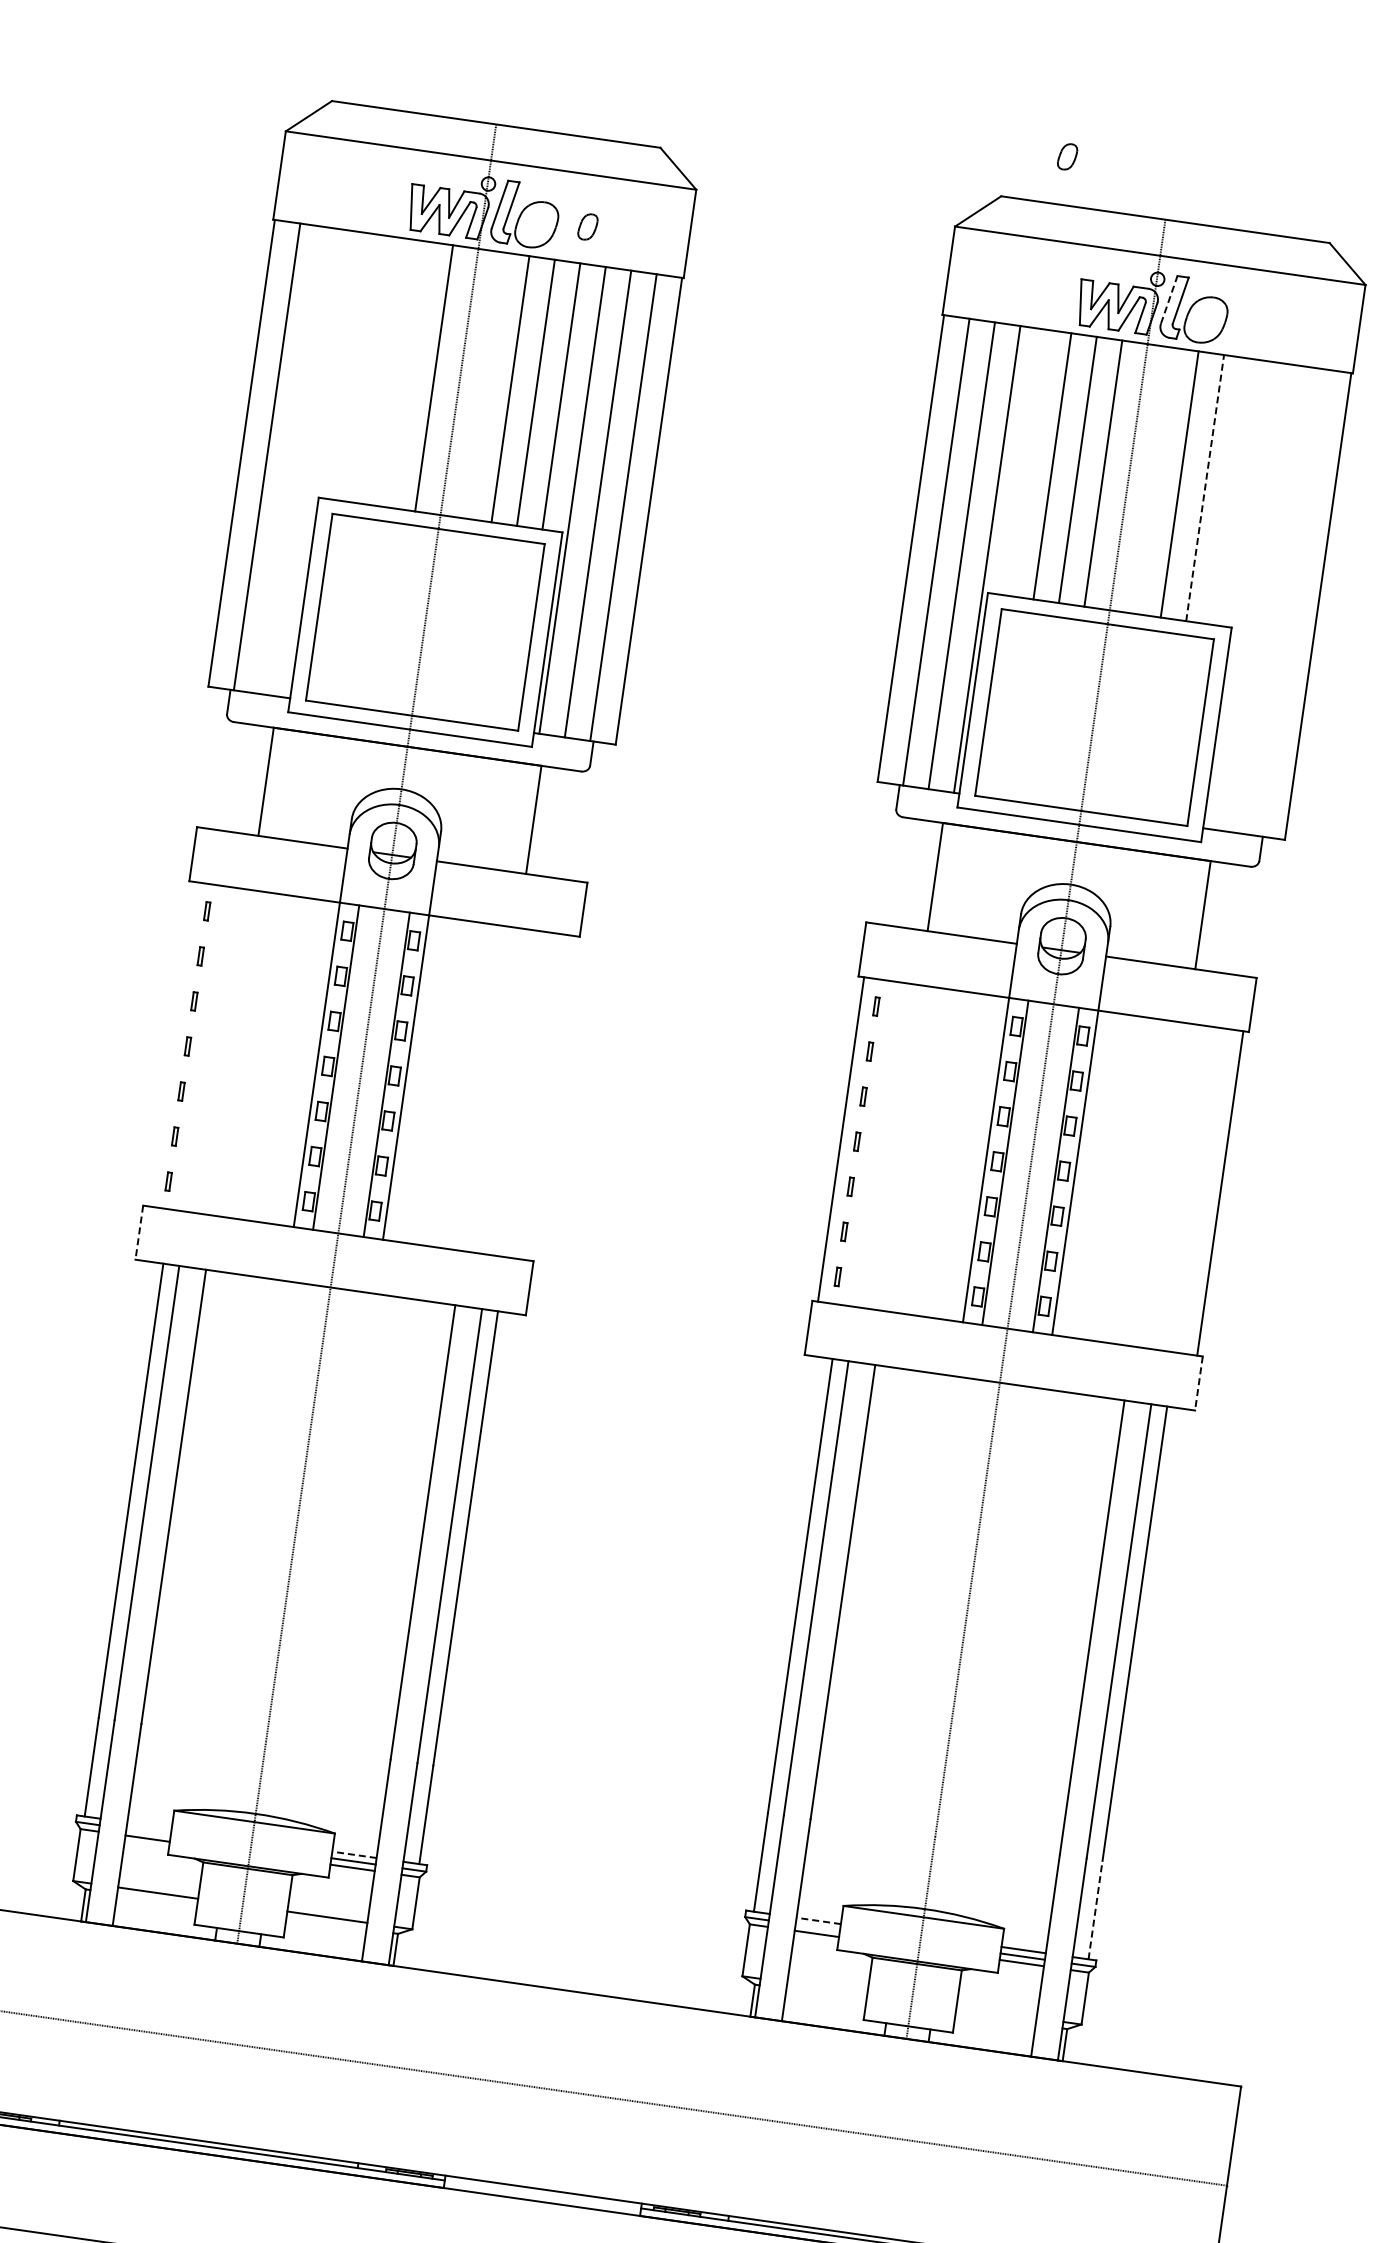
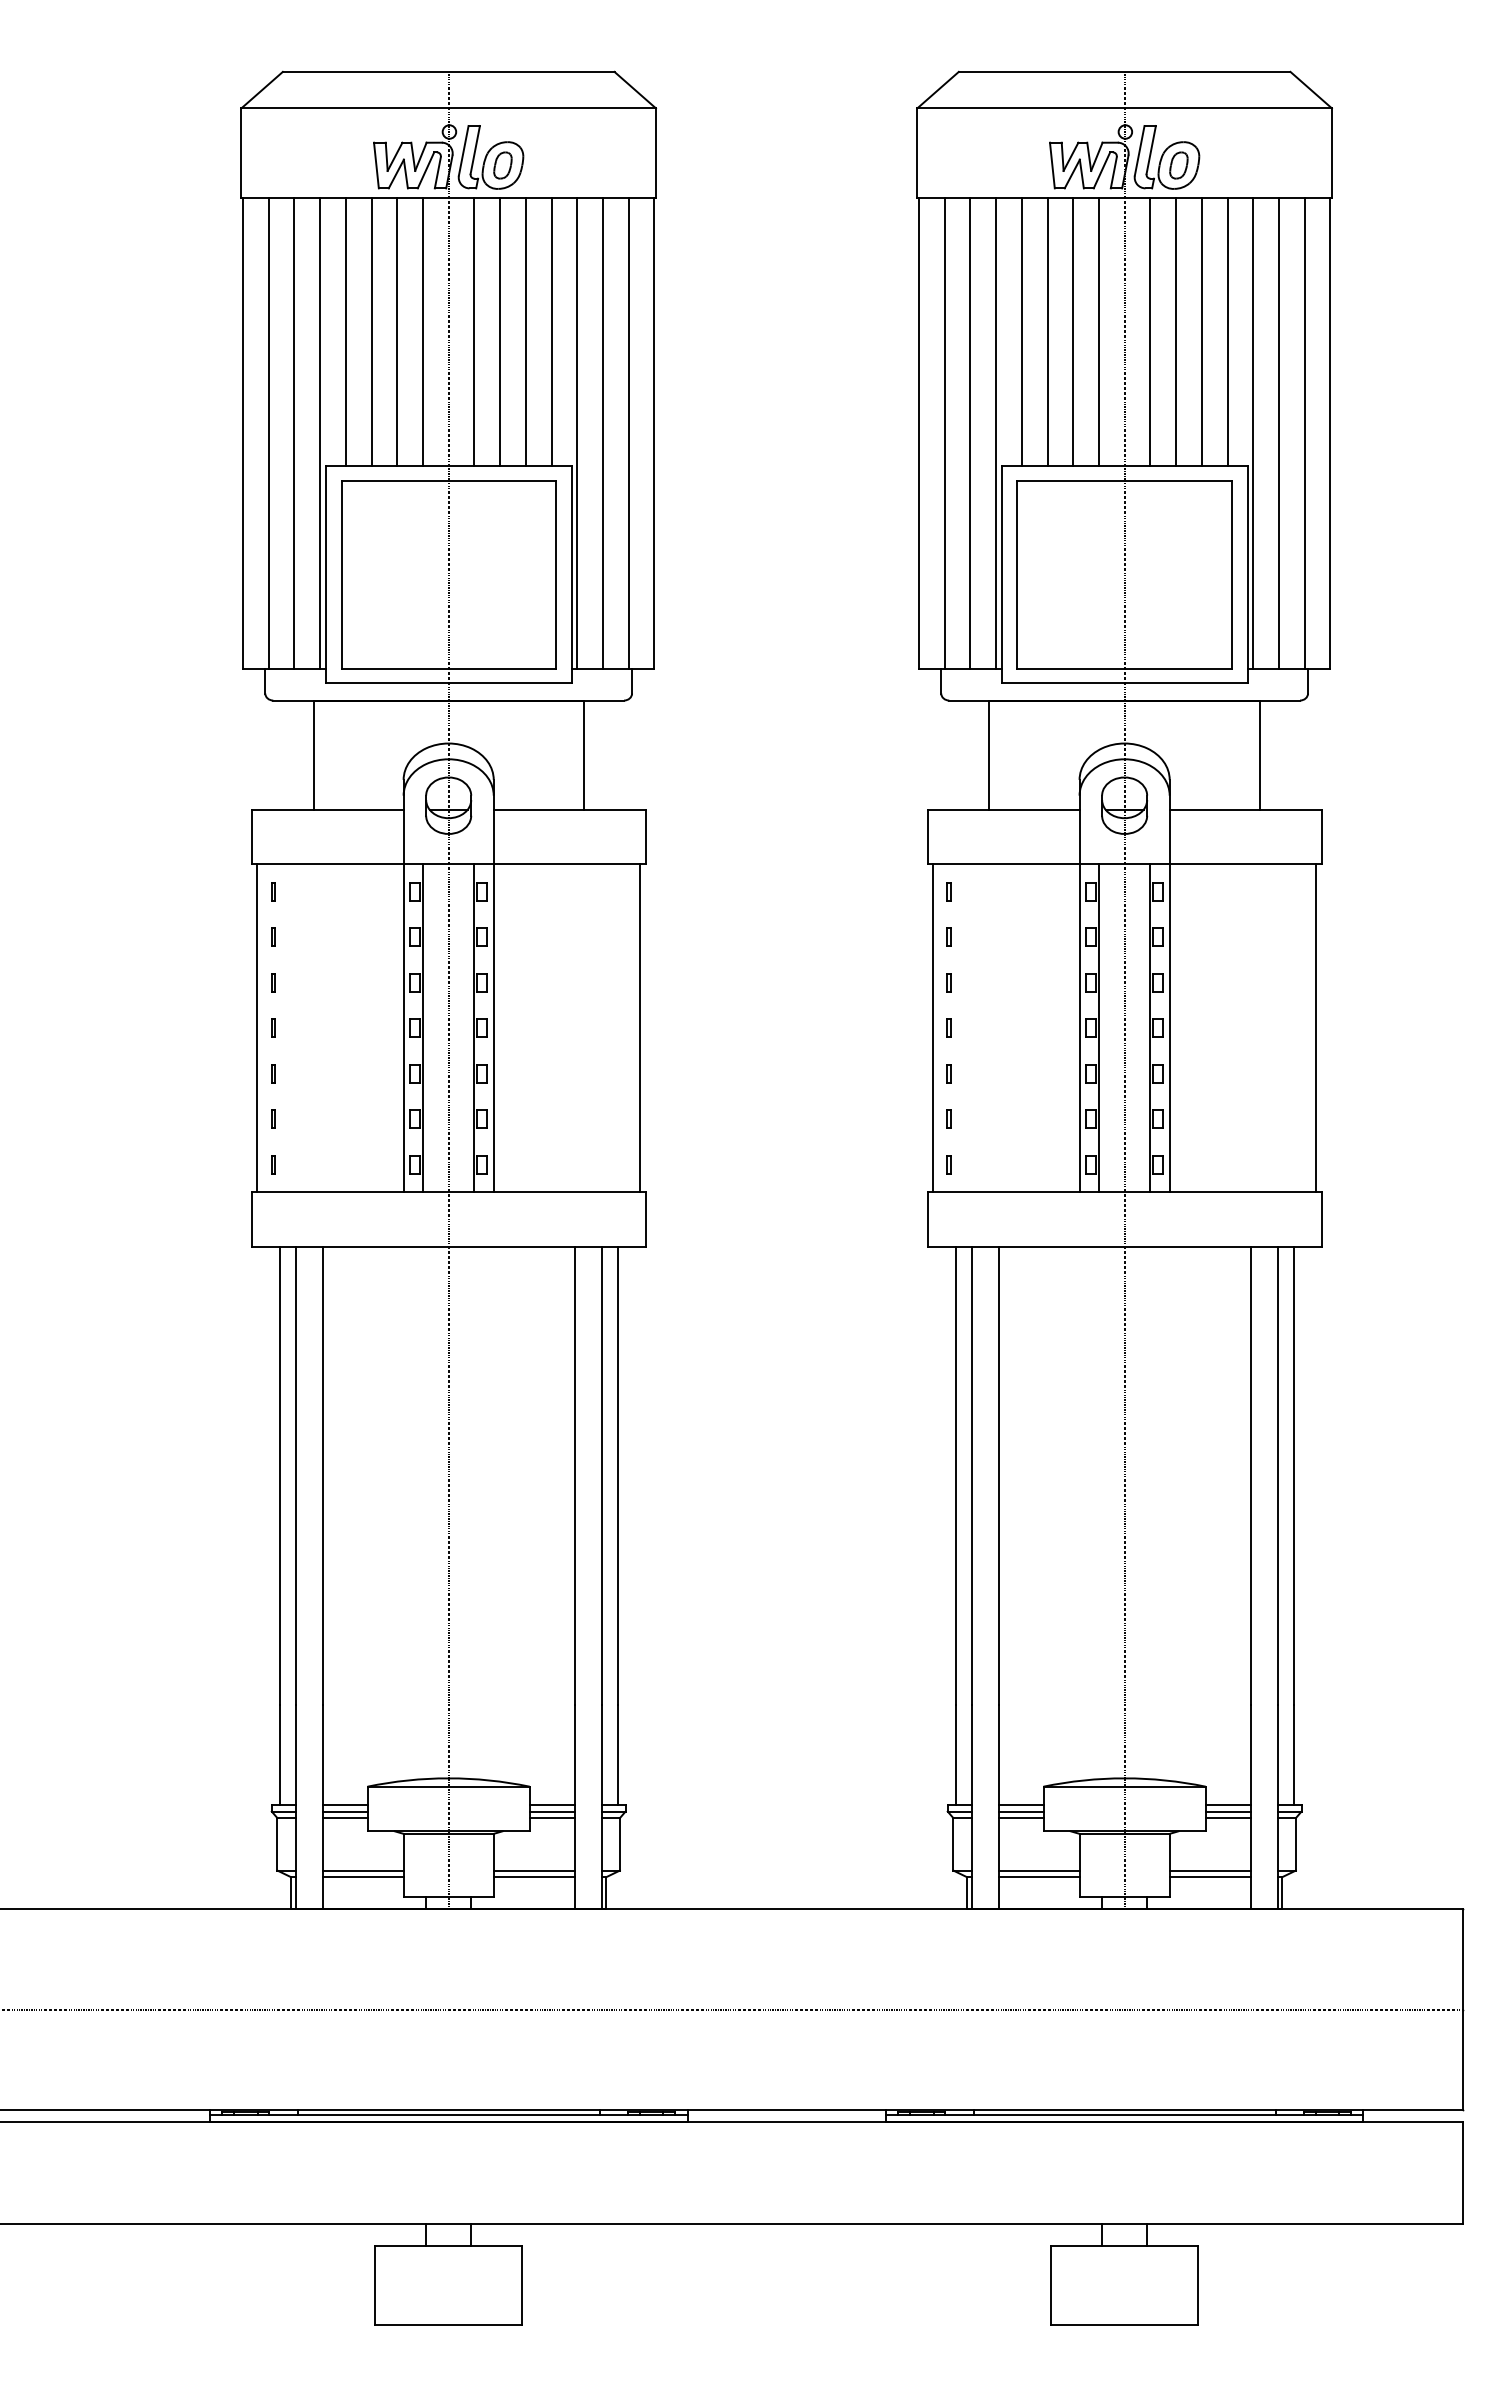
part: (1067, 156) -> (1178, 165), moved
part: (587, 226) -> (502, 165), moved
line: (1169, 299) -> (1139, 150), dashed -> solid
line: (357, 366) -> (345, 331), added
line: (383, 370) -> (371, 331), added
line: (408, 374) -> (397, 331), added
line: (485, 385) -> (474, 331), added
line: (292, 460) -> (294, 433), added
line: (1026, 462) -> (1021, 331), added
line: (318, 464) -> (320, 433), added
line: (1154, 480) -> (1150, 331), added
line: (1204, 487) -> (1201, 331), dashed -> solid
line: (1230, 491) -> (1227, 331), added
line: (1242, 595) -> (1253, 433), added
line: (1266, 599) -> (1278, 433), added
line: (1292, 603) -> (1304, 433), added
line: (172, 1044) -> (257, 1028), added
line: (551, 1098) -> (640, 1028), added
line: (139, 1232) -> (251, 1219), dashed -> solid
line: (1198, 1383) -> (1321, 1219), dashed -> solid
line: (148, 1826) -> (344, 1805), added
line: (147, 1831) -> (344, 1811), added
line: (353, 1855) -> (551, 1805), dashed -> solid
line: (156, 1899) -> (362, 1877), added
line: (1095, 1910) -> (1293, 1755), dashed -> solid
line: (818, 1921) -> (1020, 1805), dashed -> solid
line: (325, 1923) -> (533, 1877), added
line: (817, 1927) -> (1020, 1811), added
line: (826, 1988) -> (1038, 1870), added
line: (825, 1995) -> (1038, 1877), added
line: (996, 2012) -> (1209, 1870), added
line: (995, 2019) -> (1209, 1877), added

